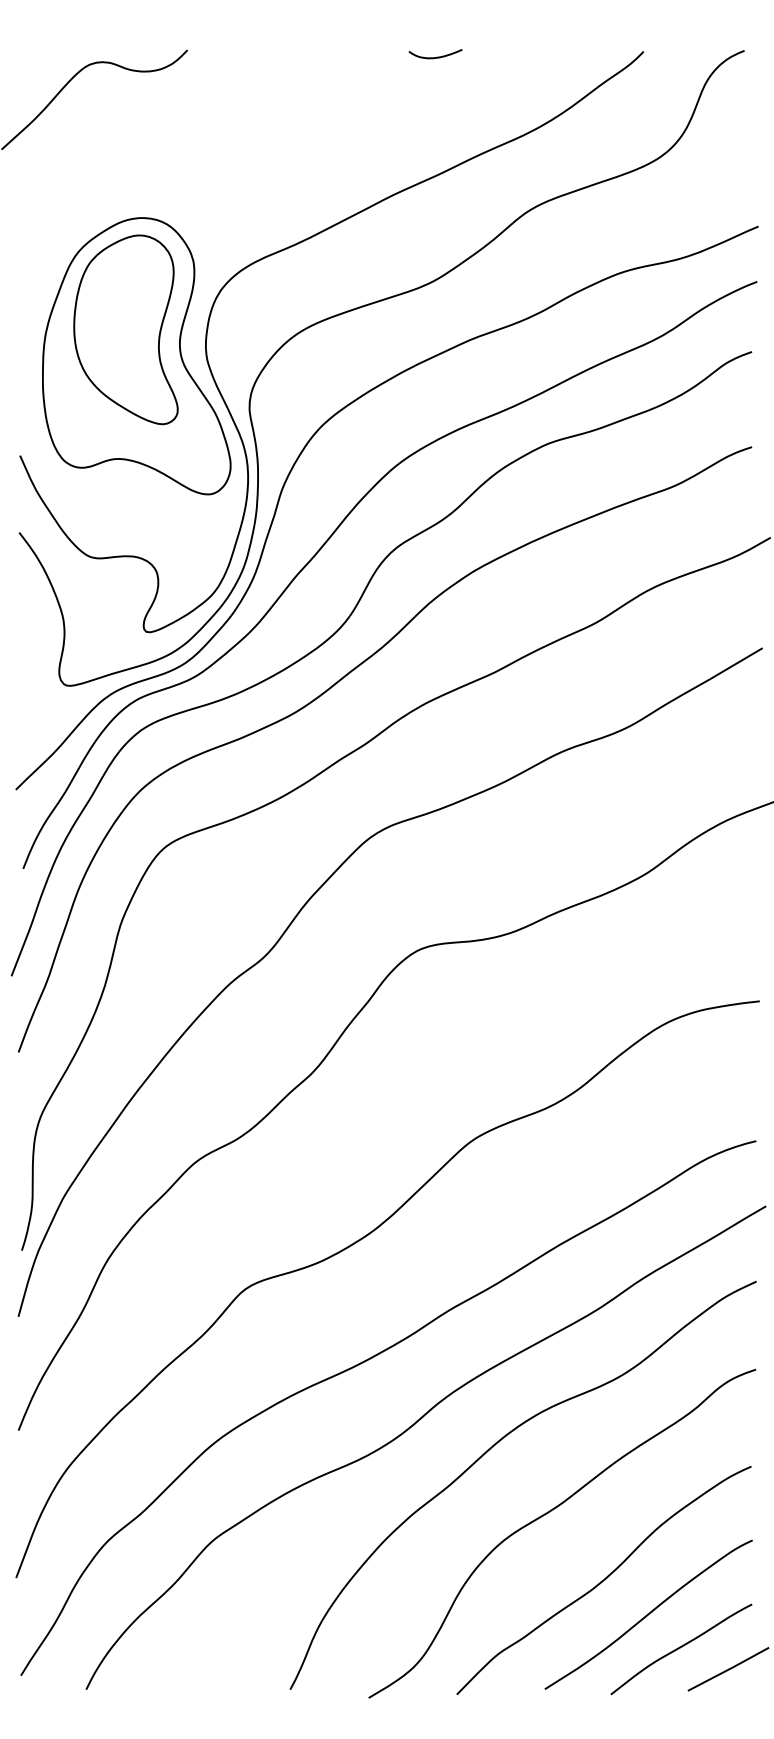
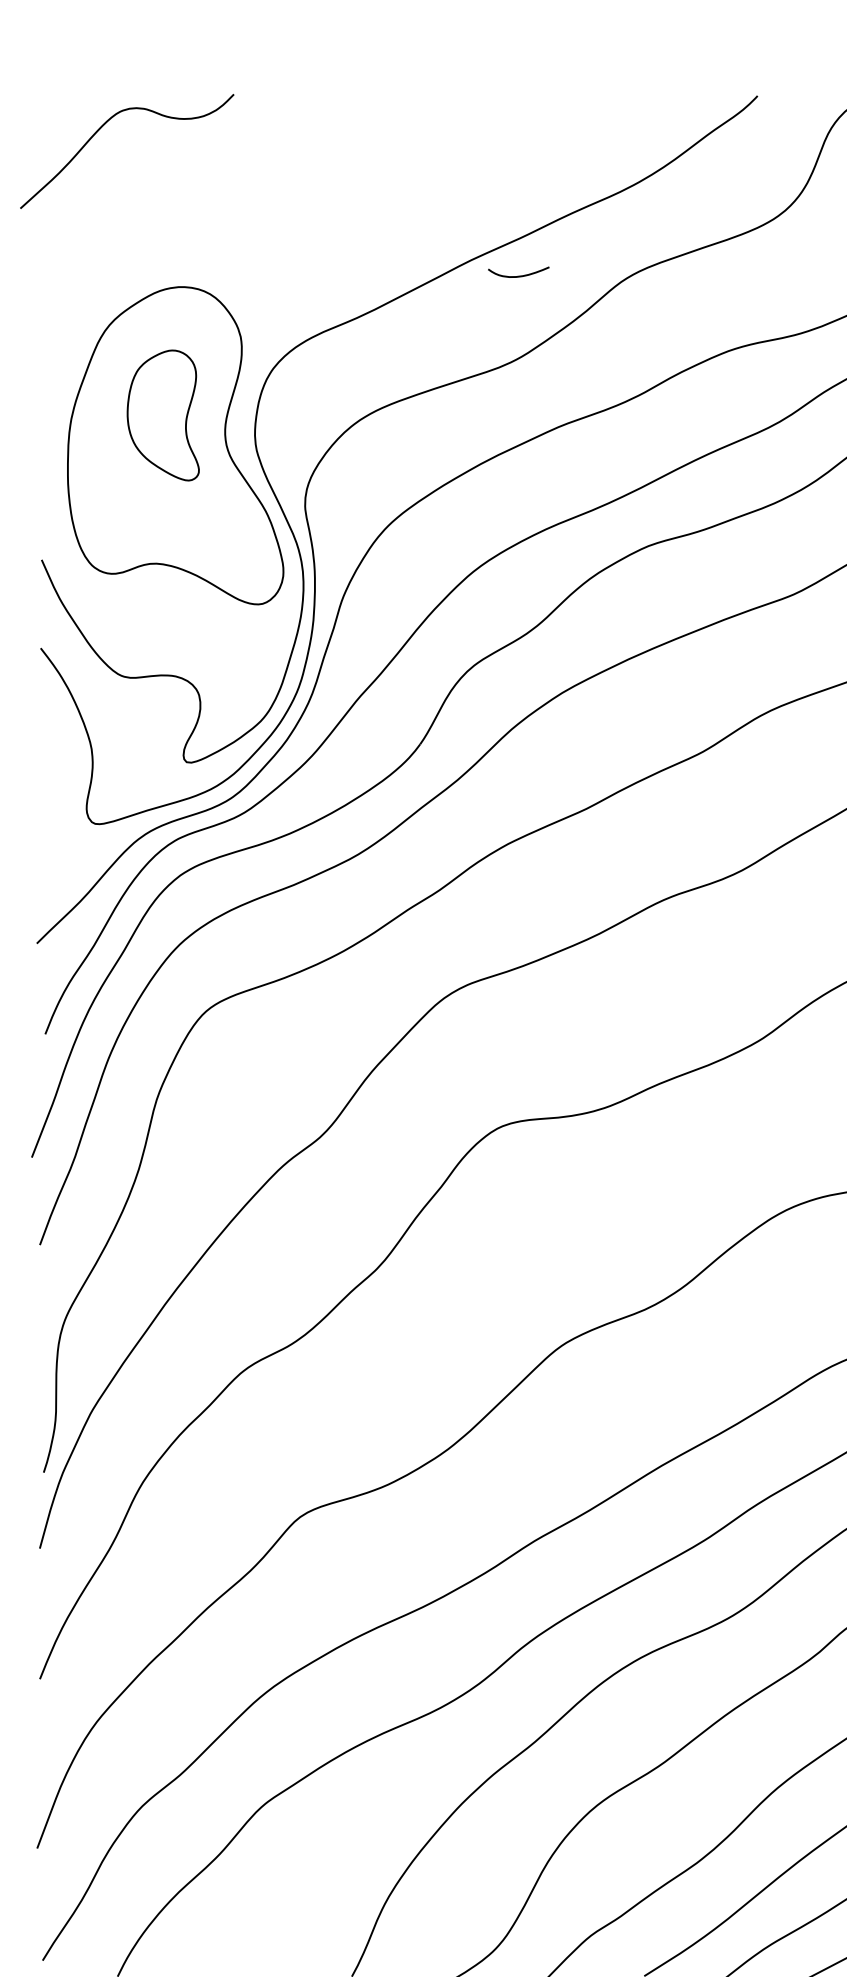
curve: (436, 56) -> (519, 274), moved
part: (125, 329) -> (162, 415), size x0.6

